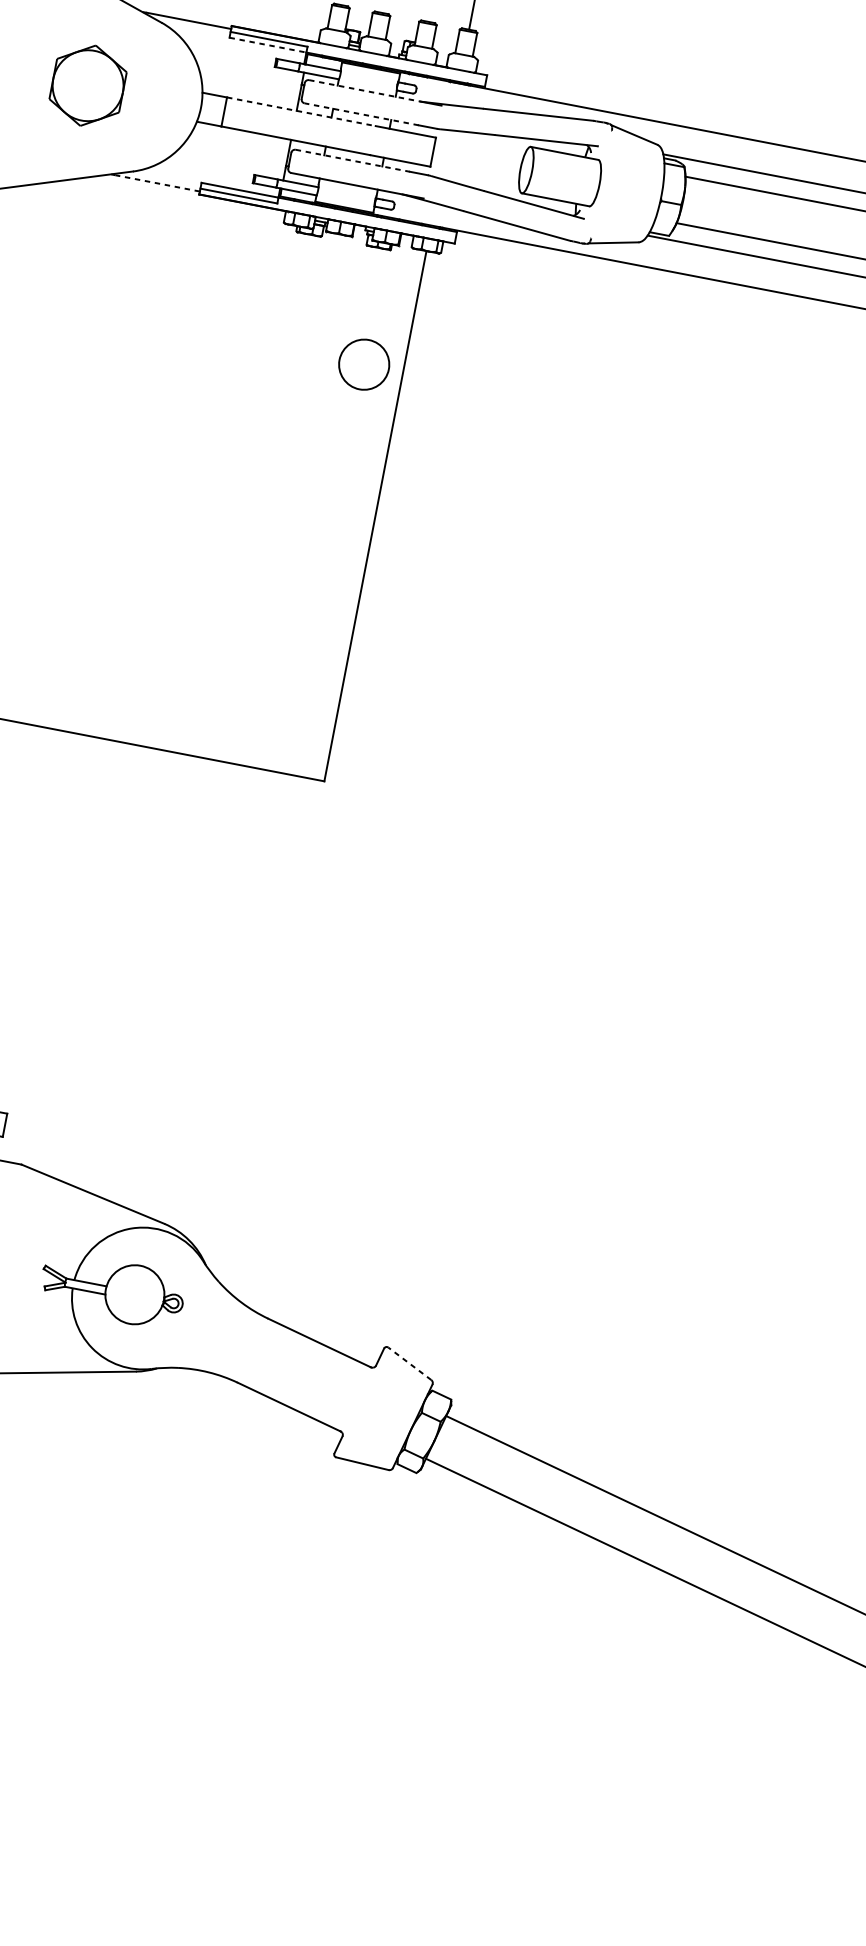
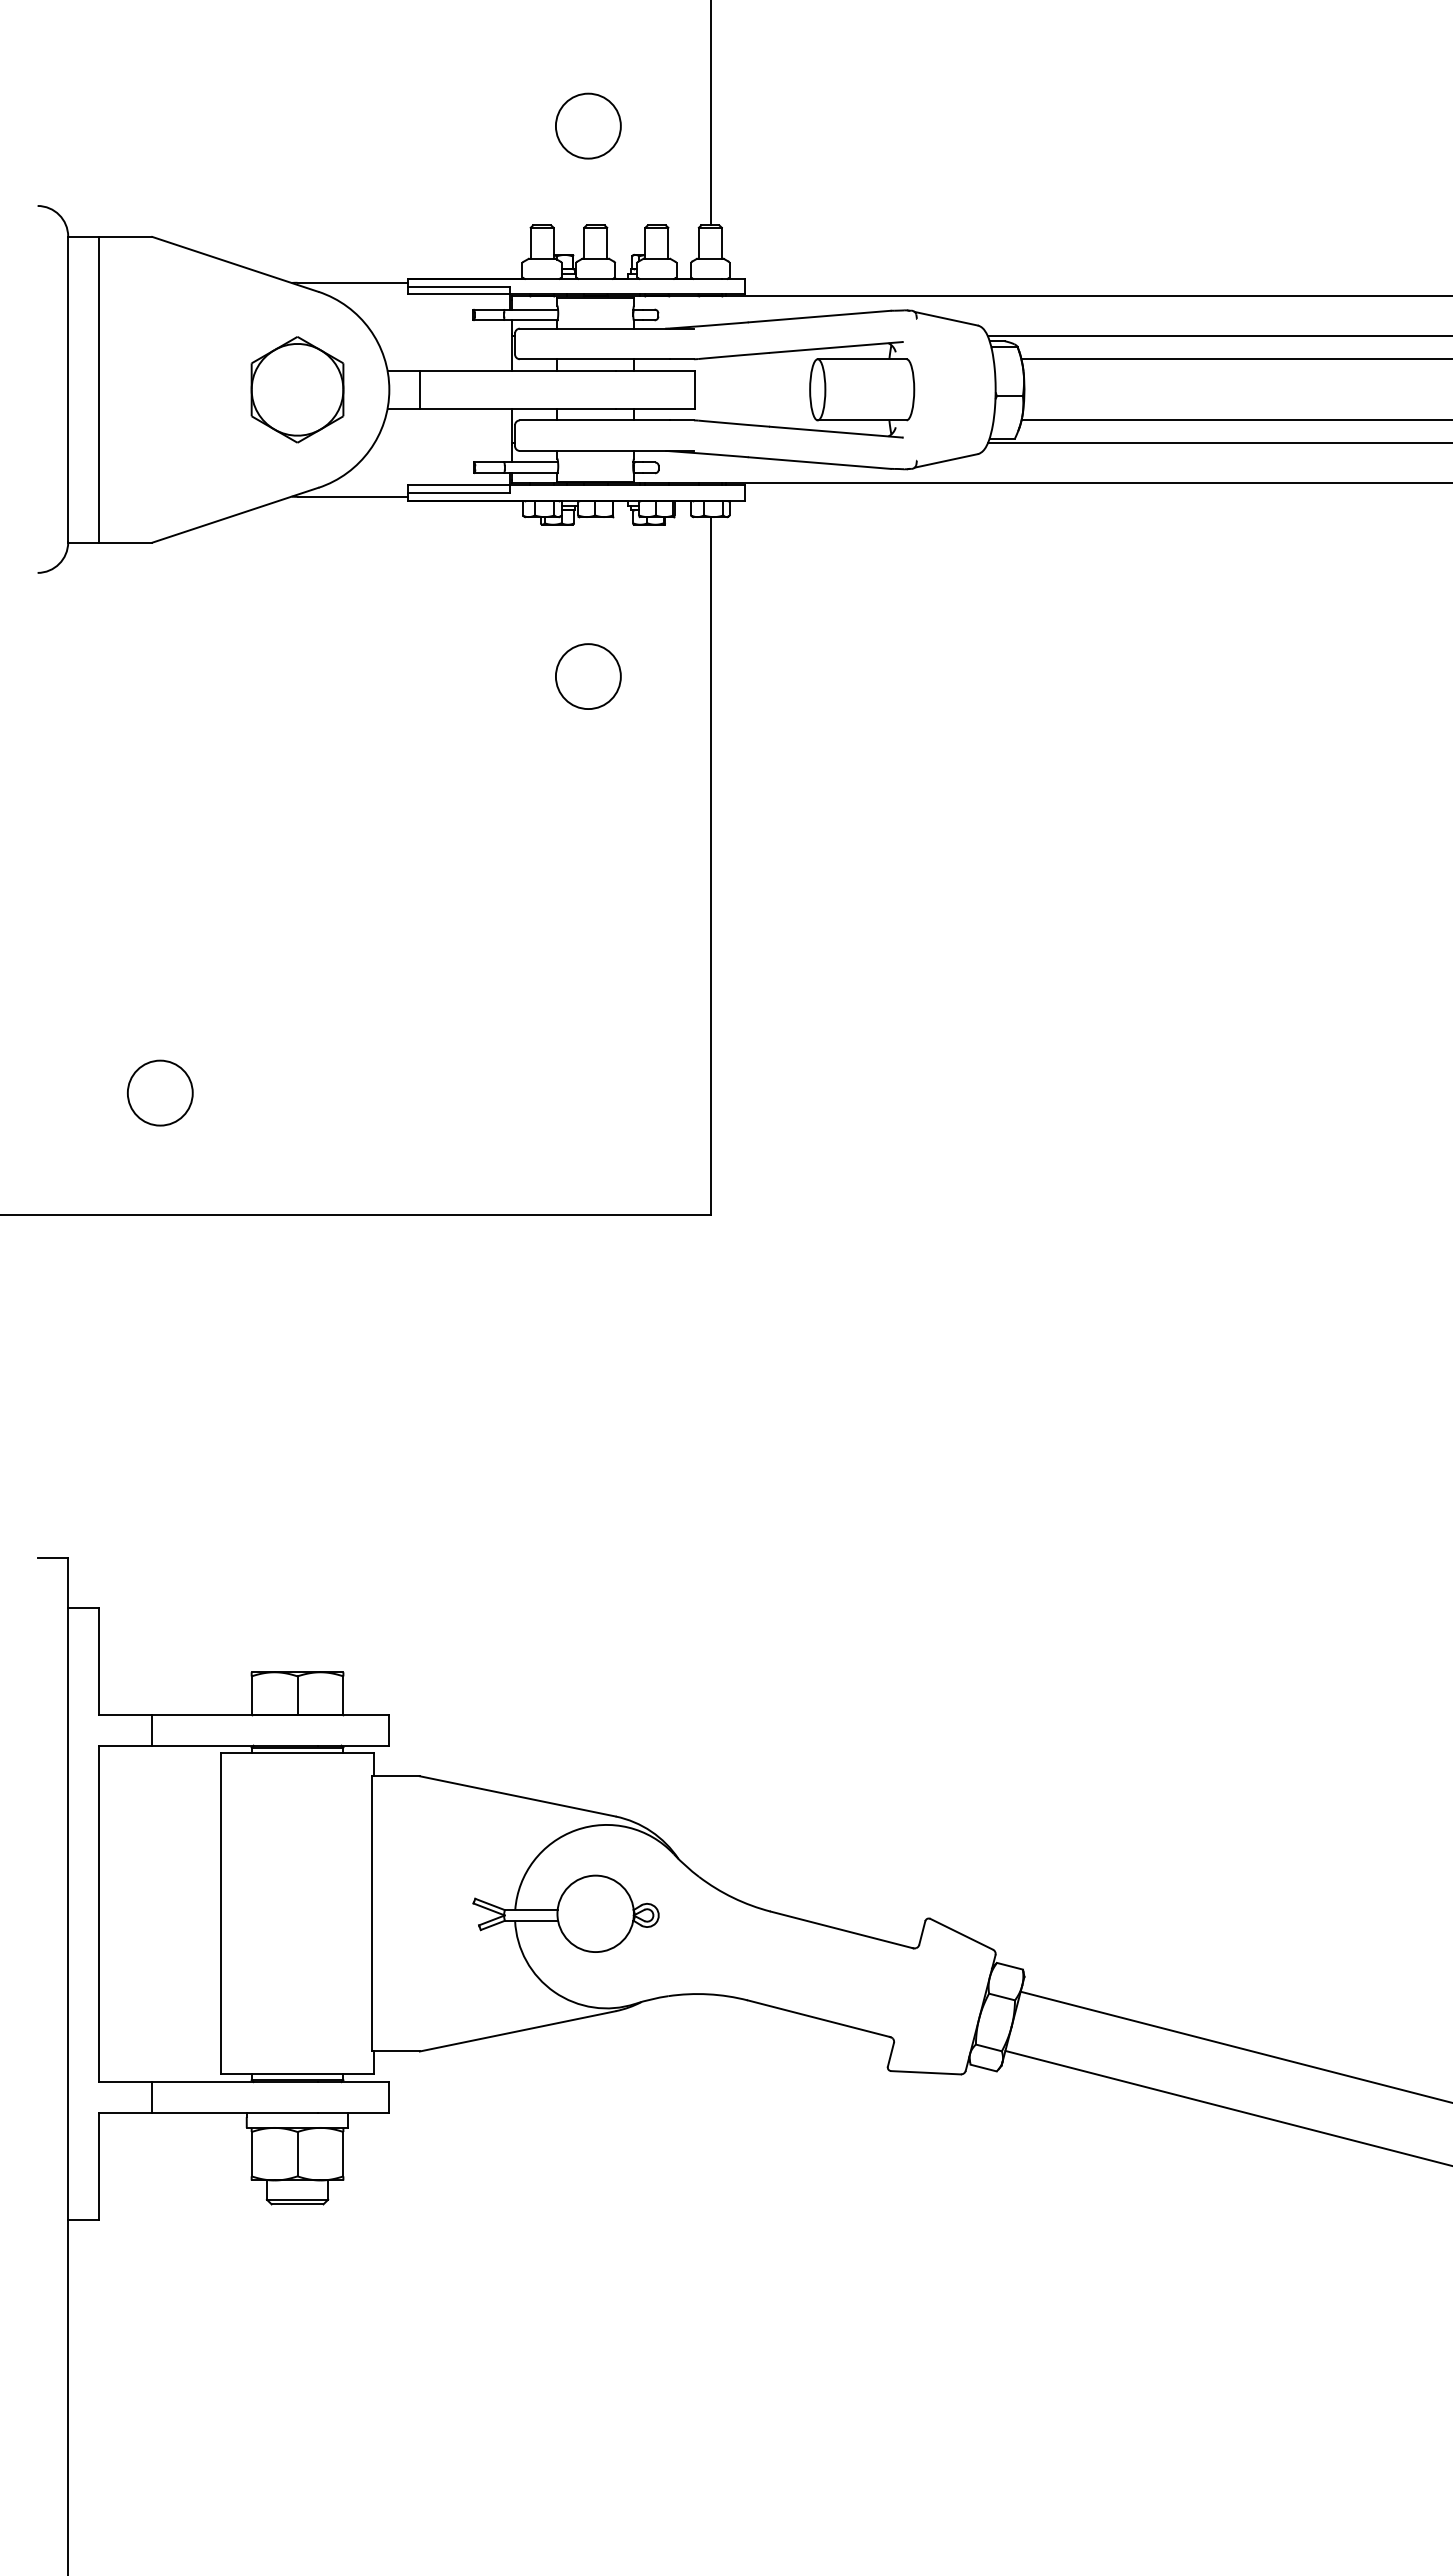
line: (268, 45) -> (459, 294), dashed -> solid
part: (88, 85) -> (297, 389), moved
line: (366, 91) -> (595, 328), dashed -> solid
line: (301, 111) -> (517, 370), dashed -> solid
line: (361, 114) -> (594, 359), dashed -> solid
line: (353, 160) -> (595, 420), dashed -> solid
line: (157, 183) -> (352, 496), dashed -> solid
circle: (364, 364) -> (588, 676), moved
line: (409, 1363) -> (961, 1934), dashed -> solid

